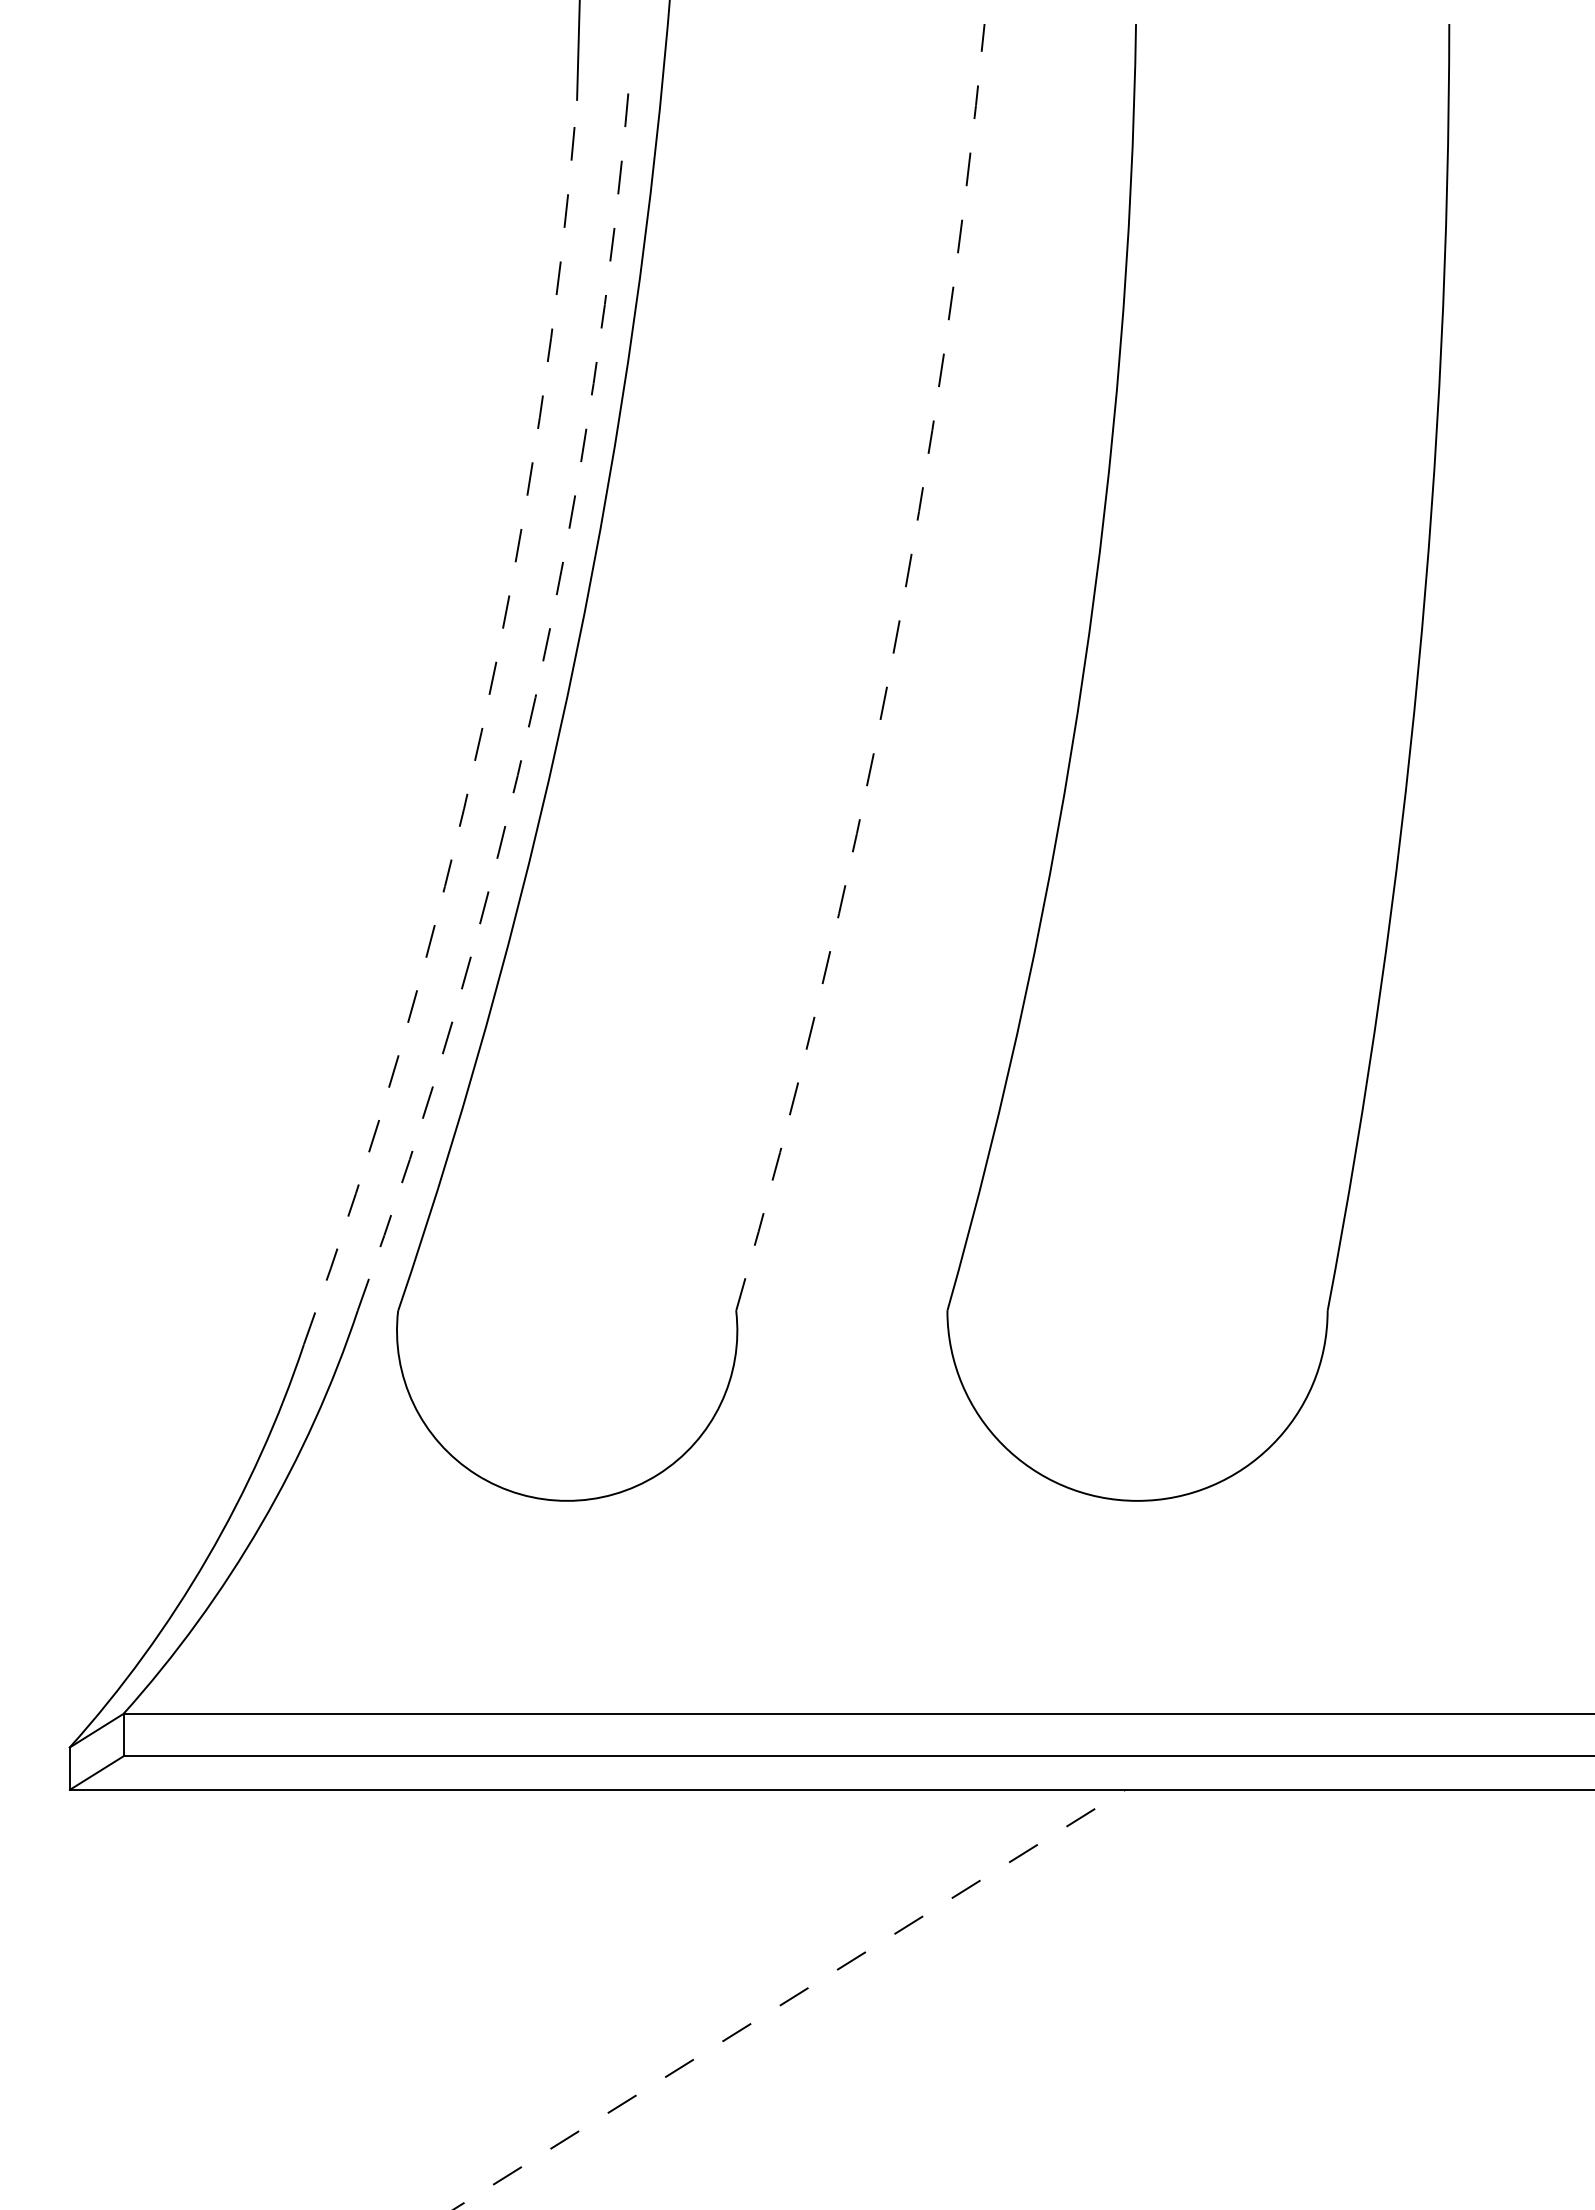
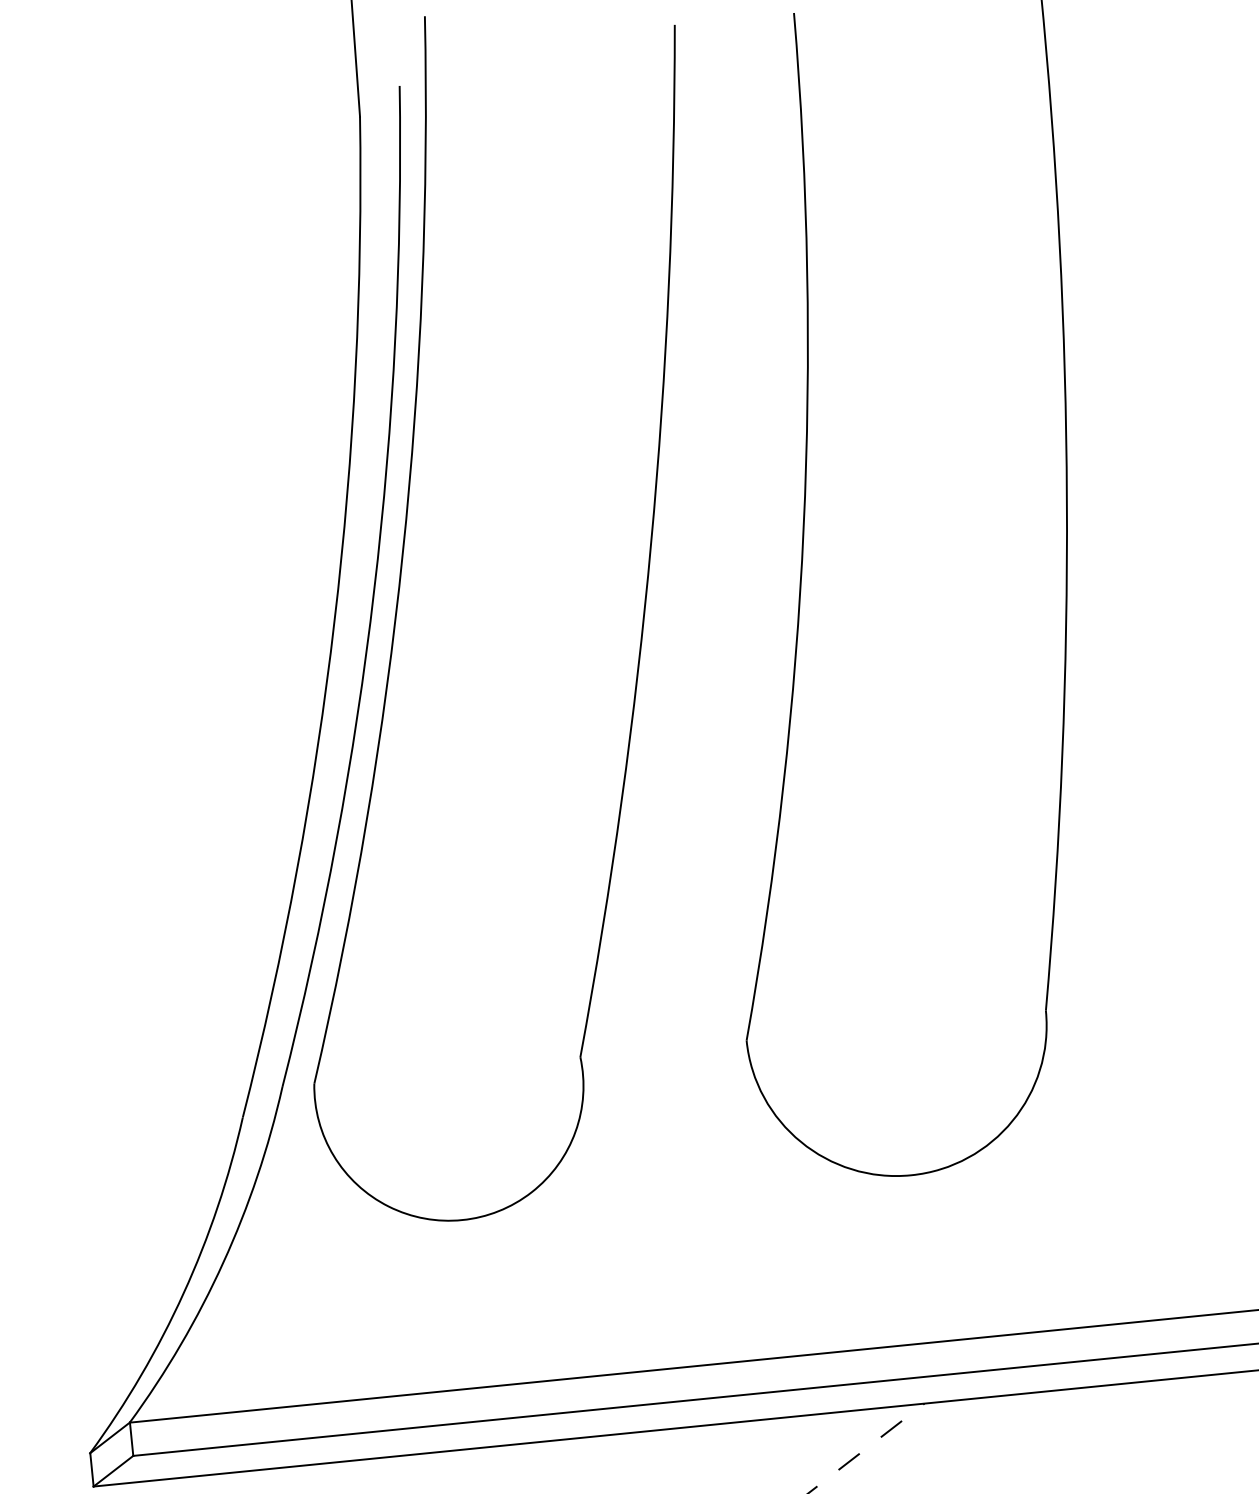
arc: (889, 673) -> (650, 543), dashed -> solid
arc: (535, 697) -> (374, 590), dashed -> solid
arc: (481, 731) -> (334, 621), dashed -> solid

